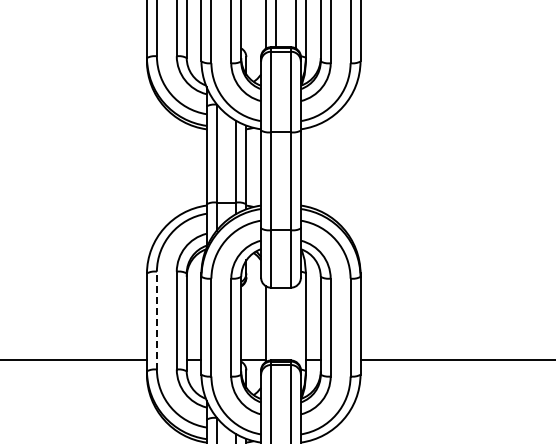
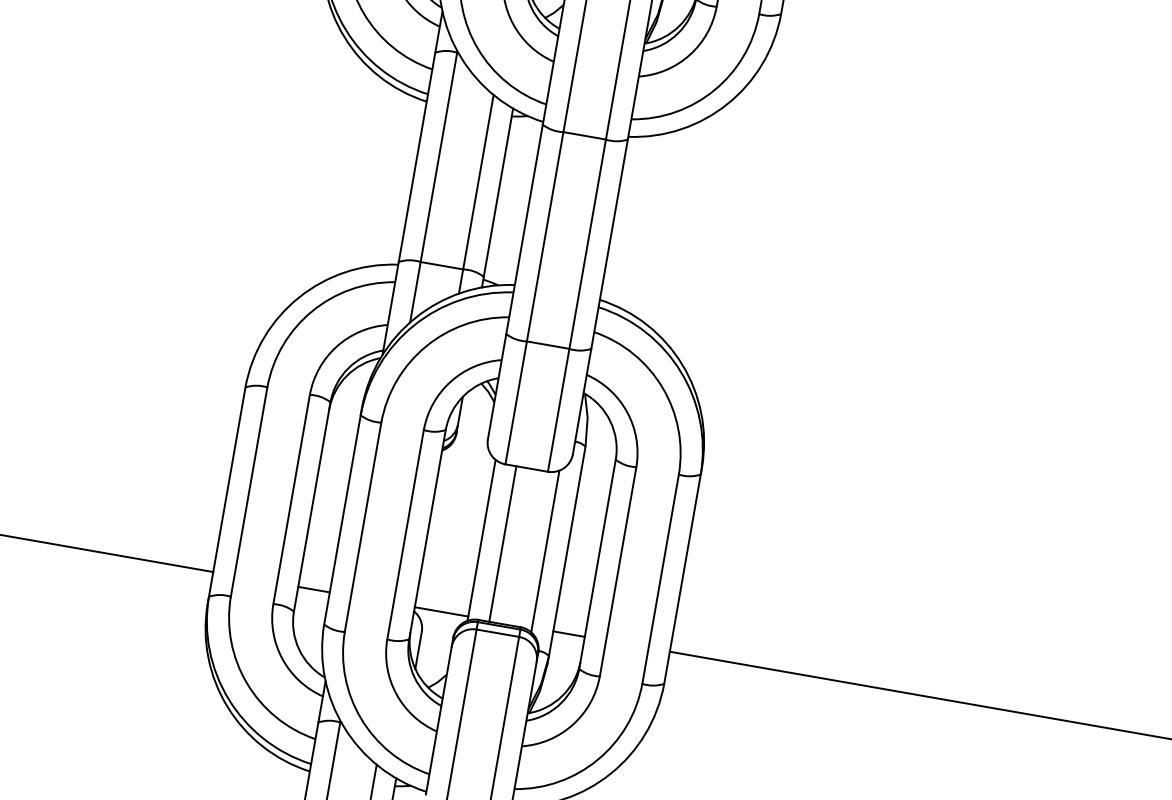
line: (156, 320) -> (248, 491), dashed -> solid
line: (276, 323) -> (503, 542), added
line: (296, 323) -> (546, 550), added

